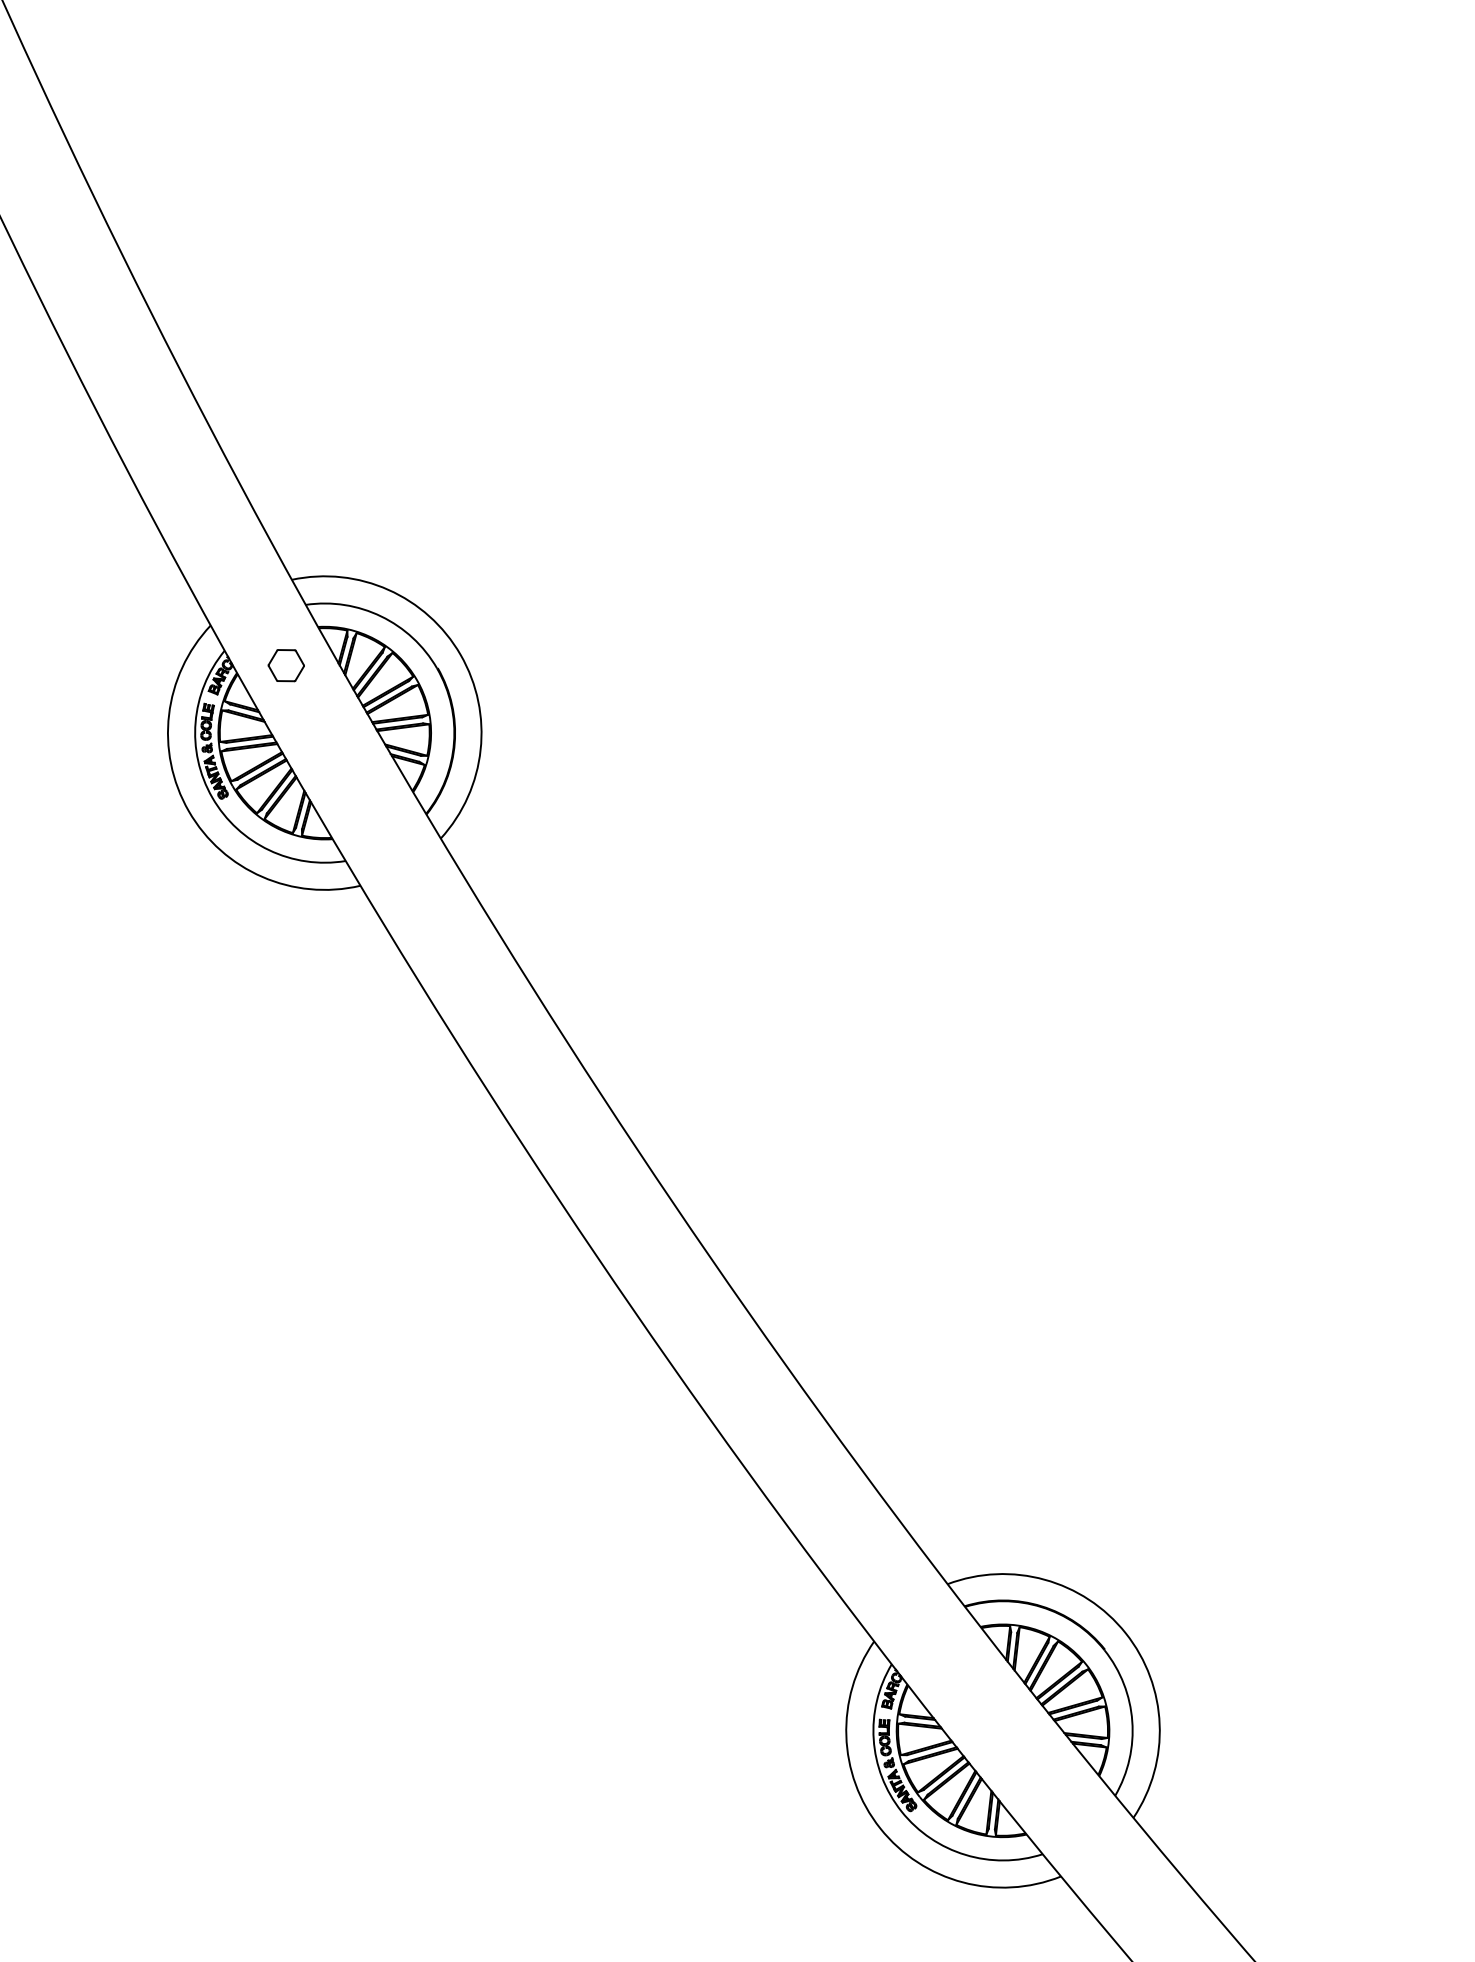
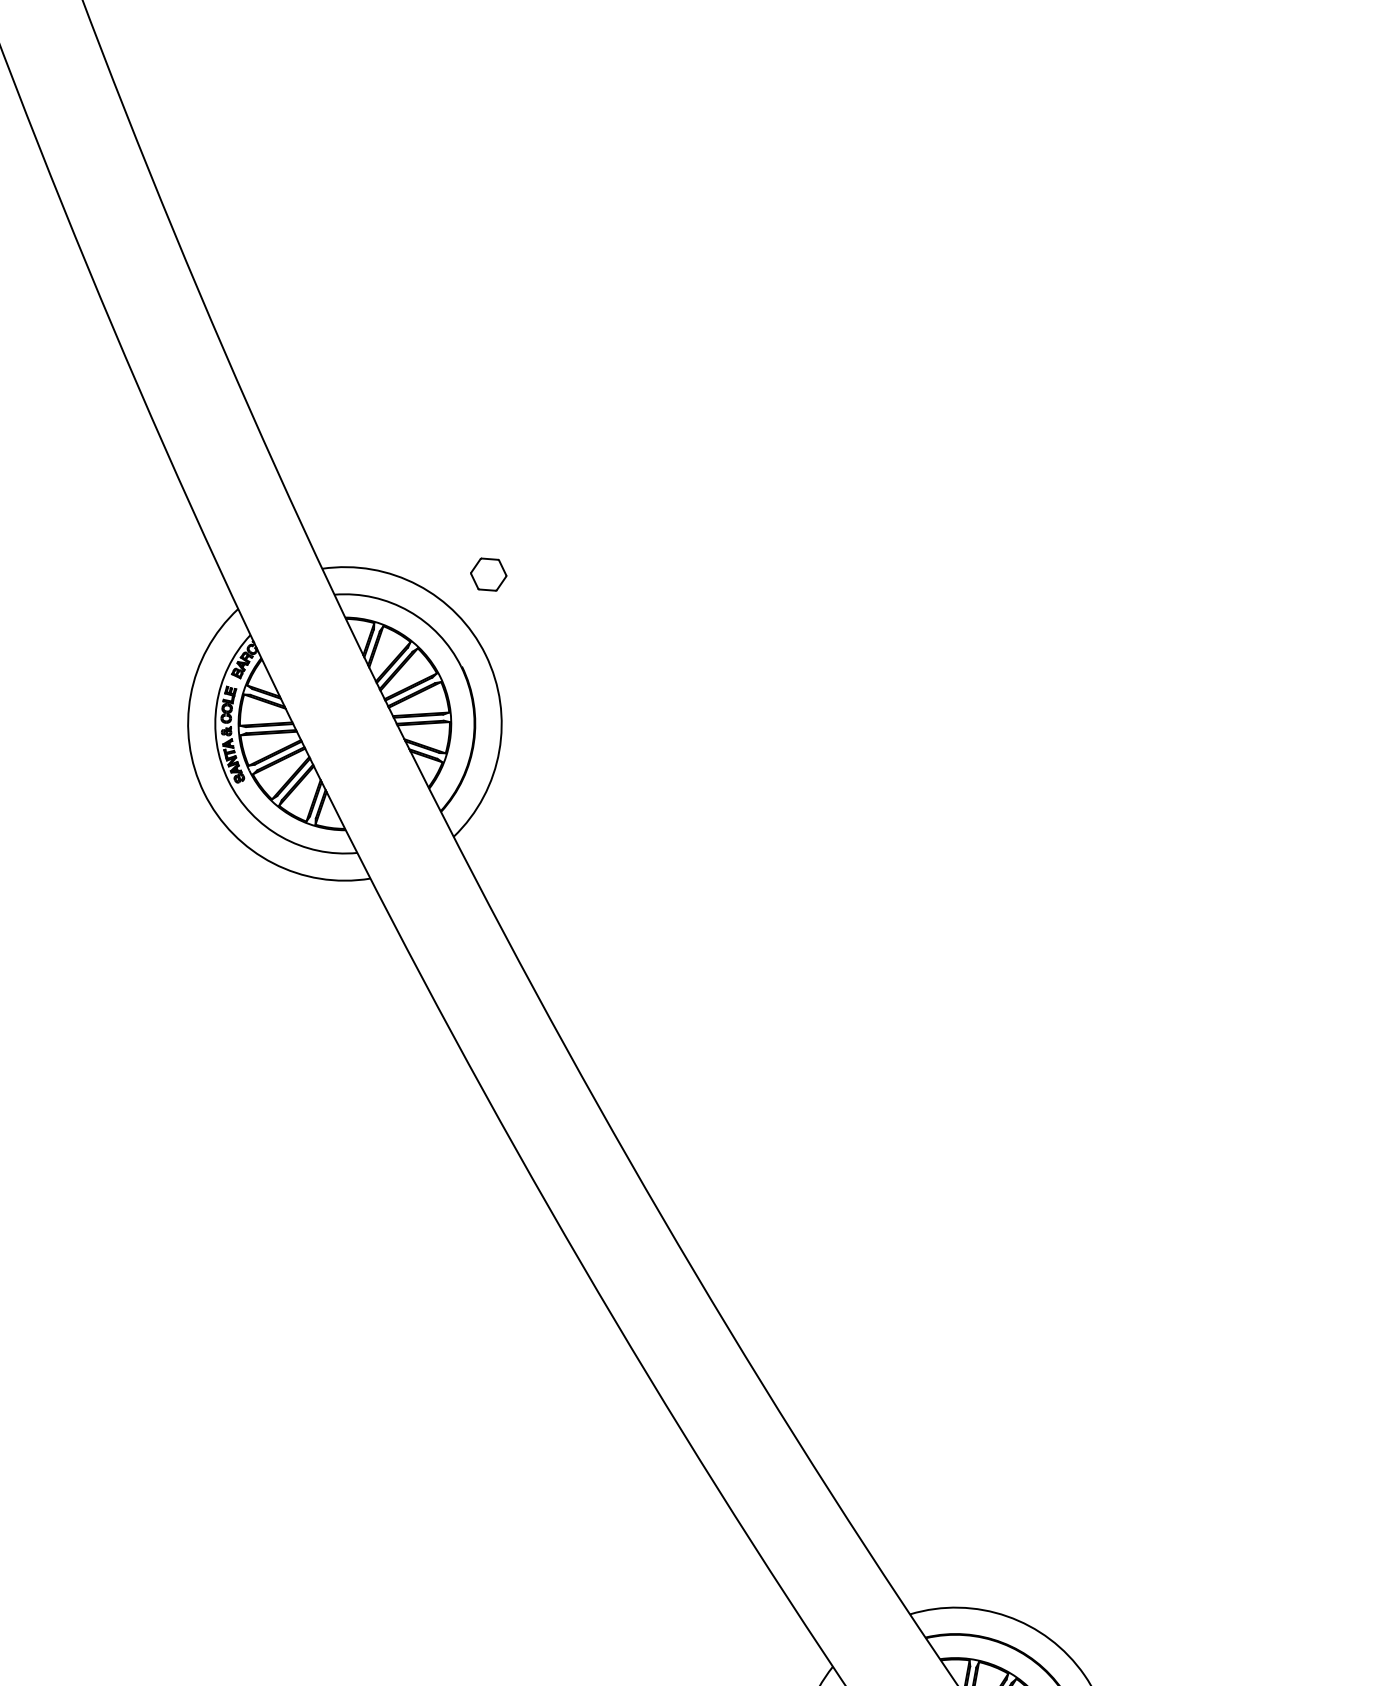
part: (285, 665) -> (487, 574), moved

